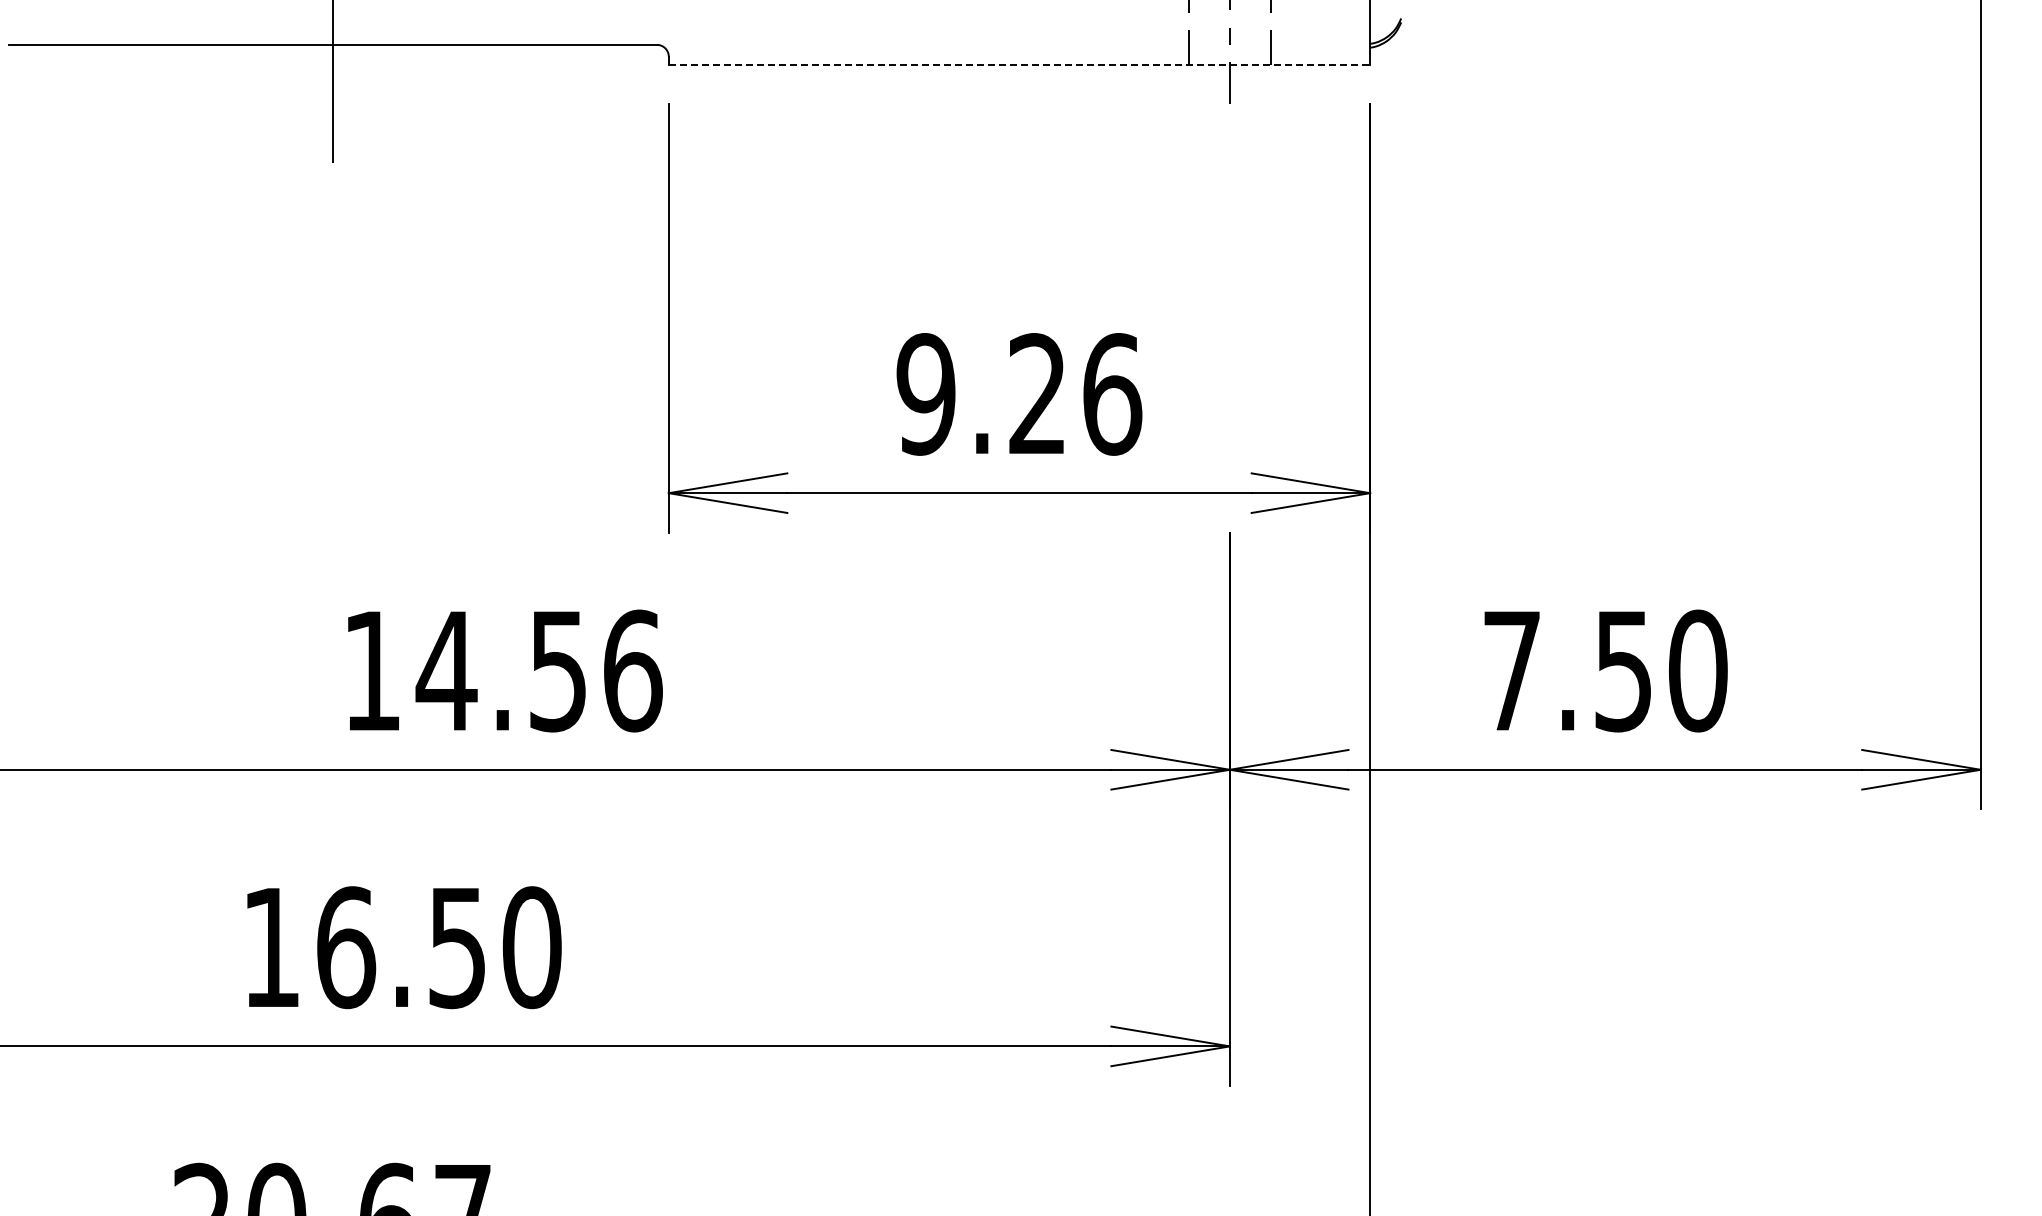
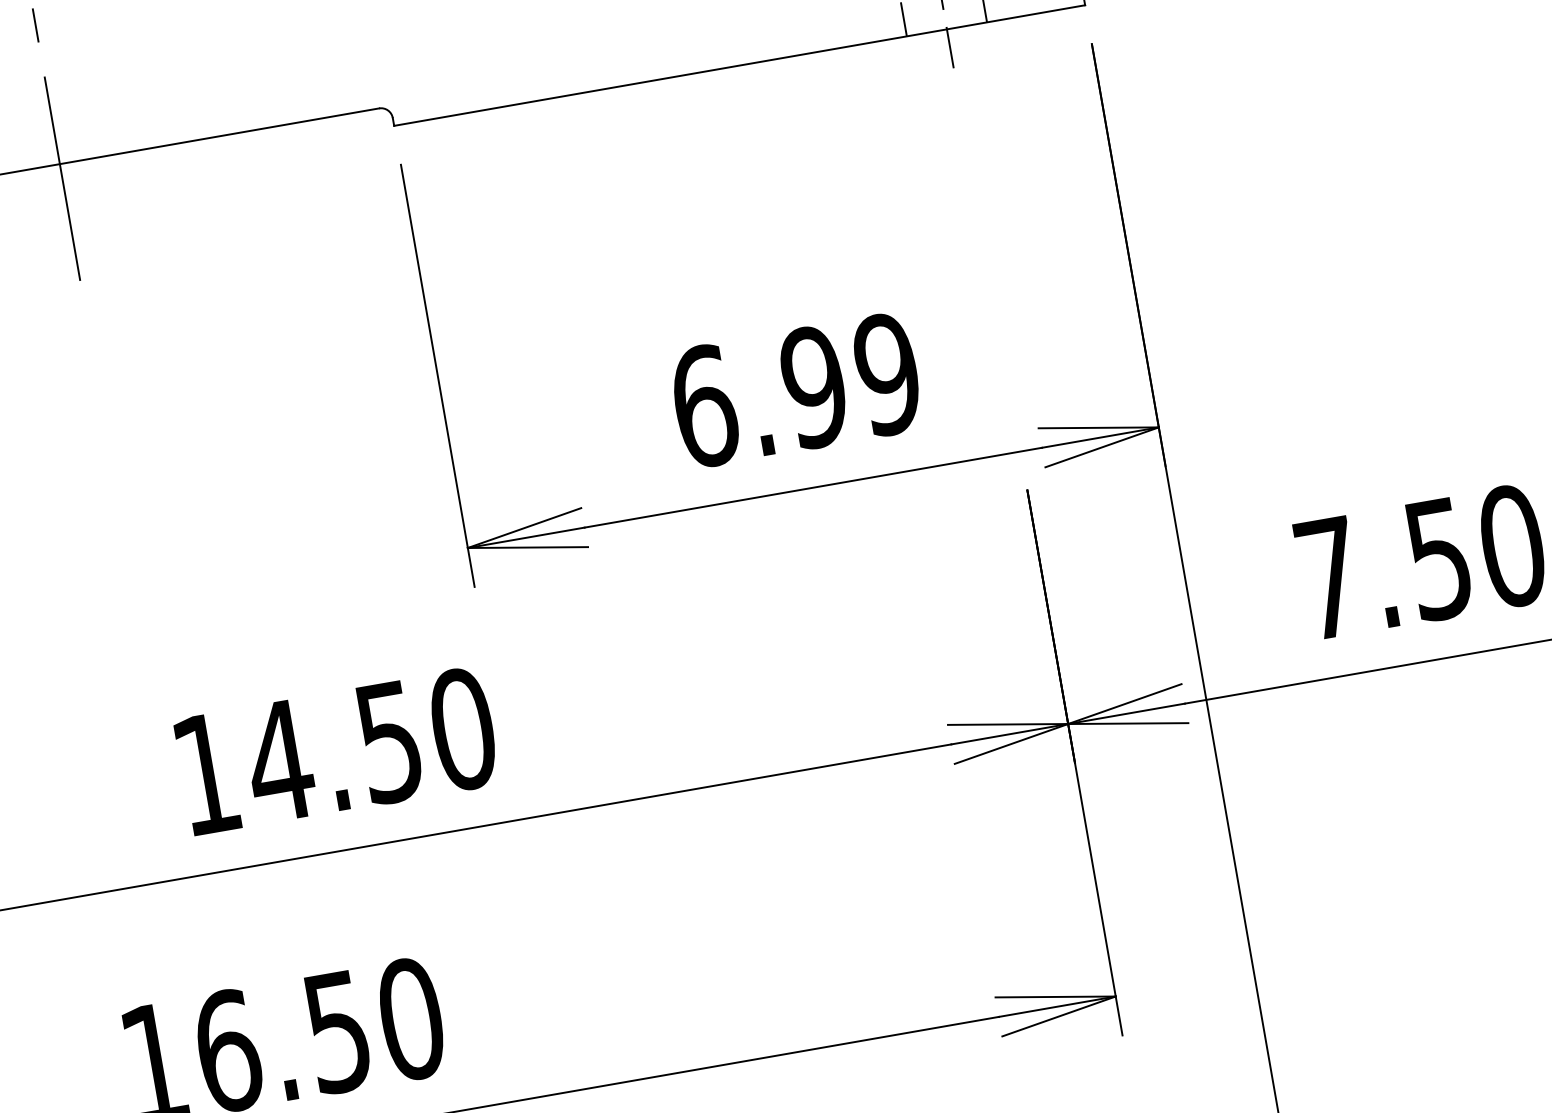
line: (1019, 64) -> (739, 65), dashed -> solid
text: (1019, 394) -> (796, 390), 9.26 -> 6.99
text: (632, 670) -> (462, 728), 14.56 -> 14.50

